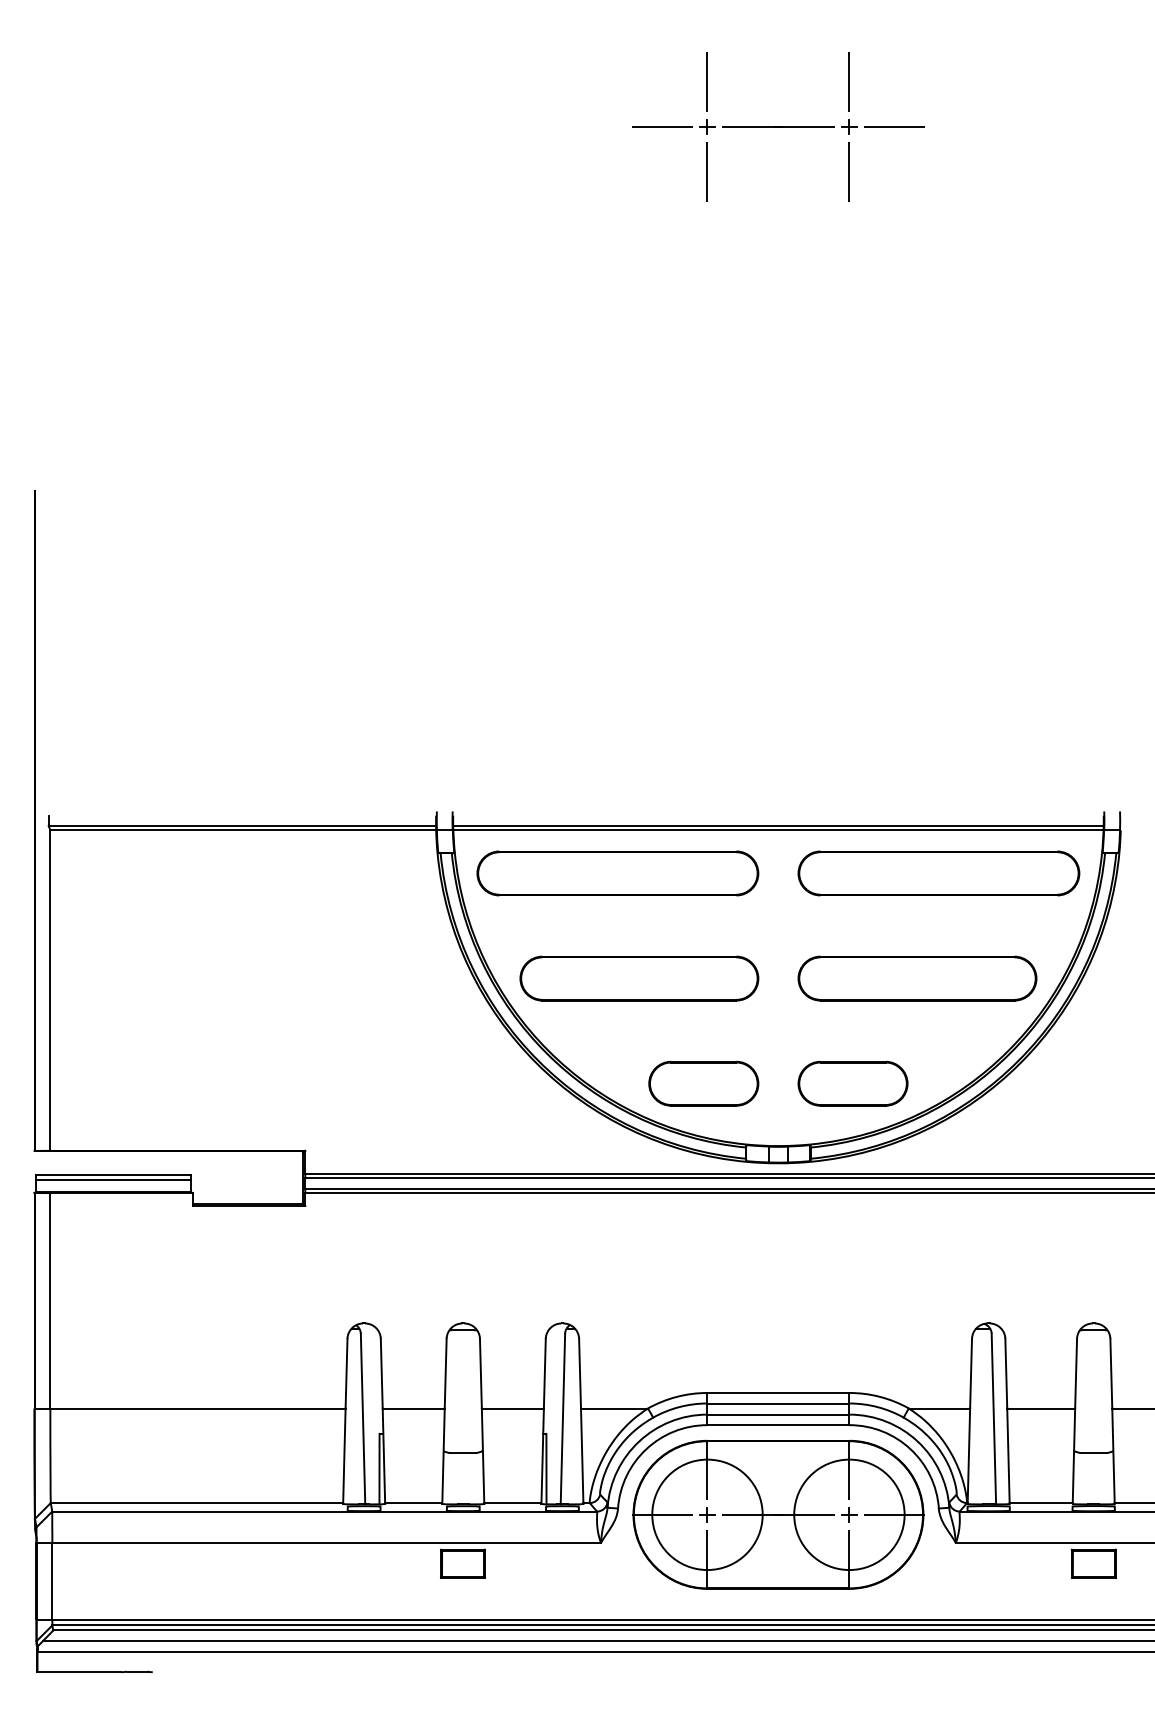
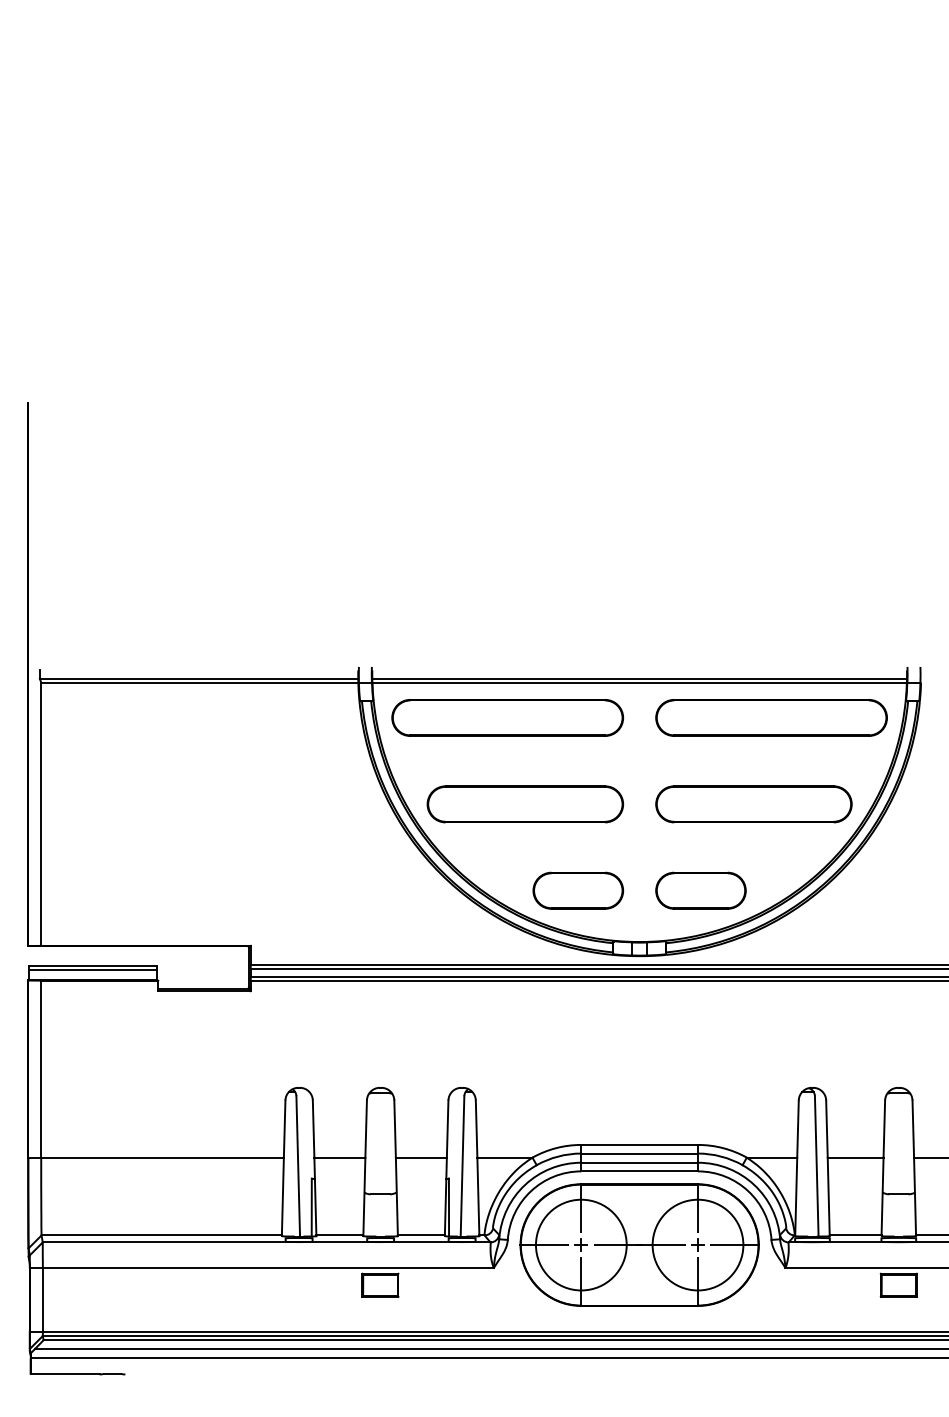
part: (778, 127) -> (639, 104), removed

